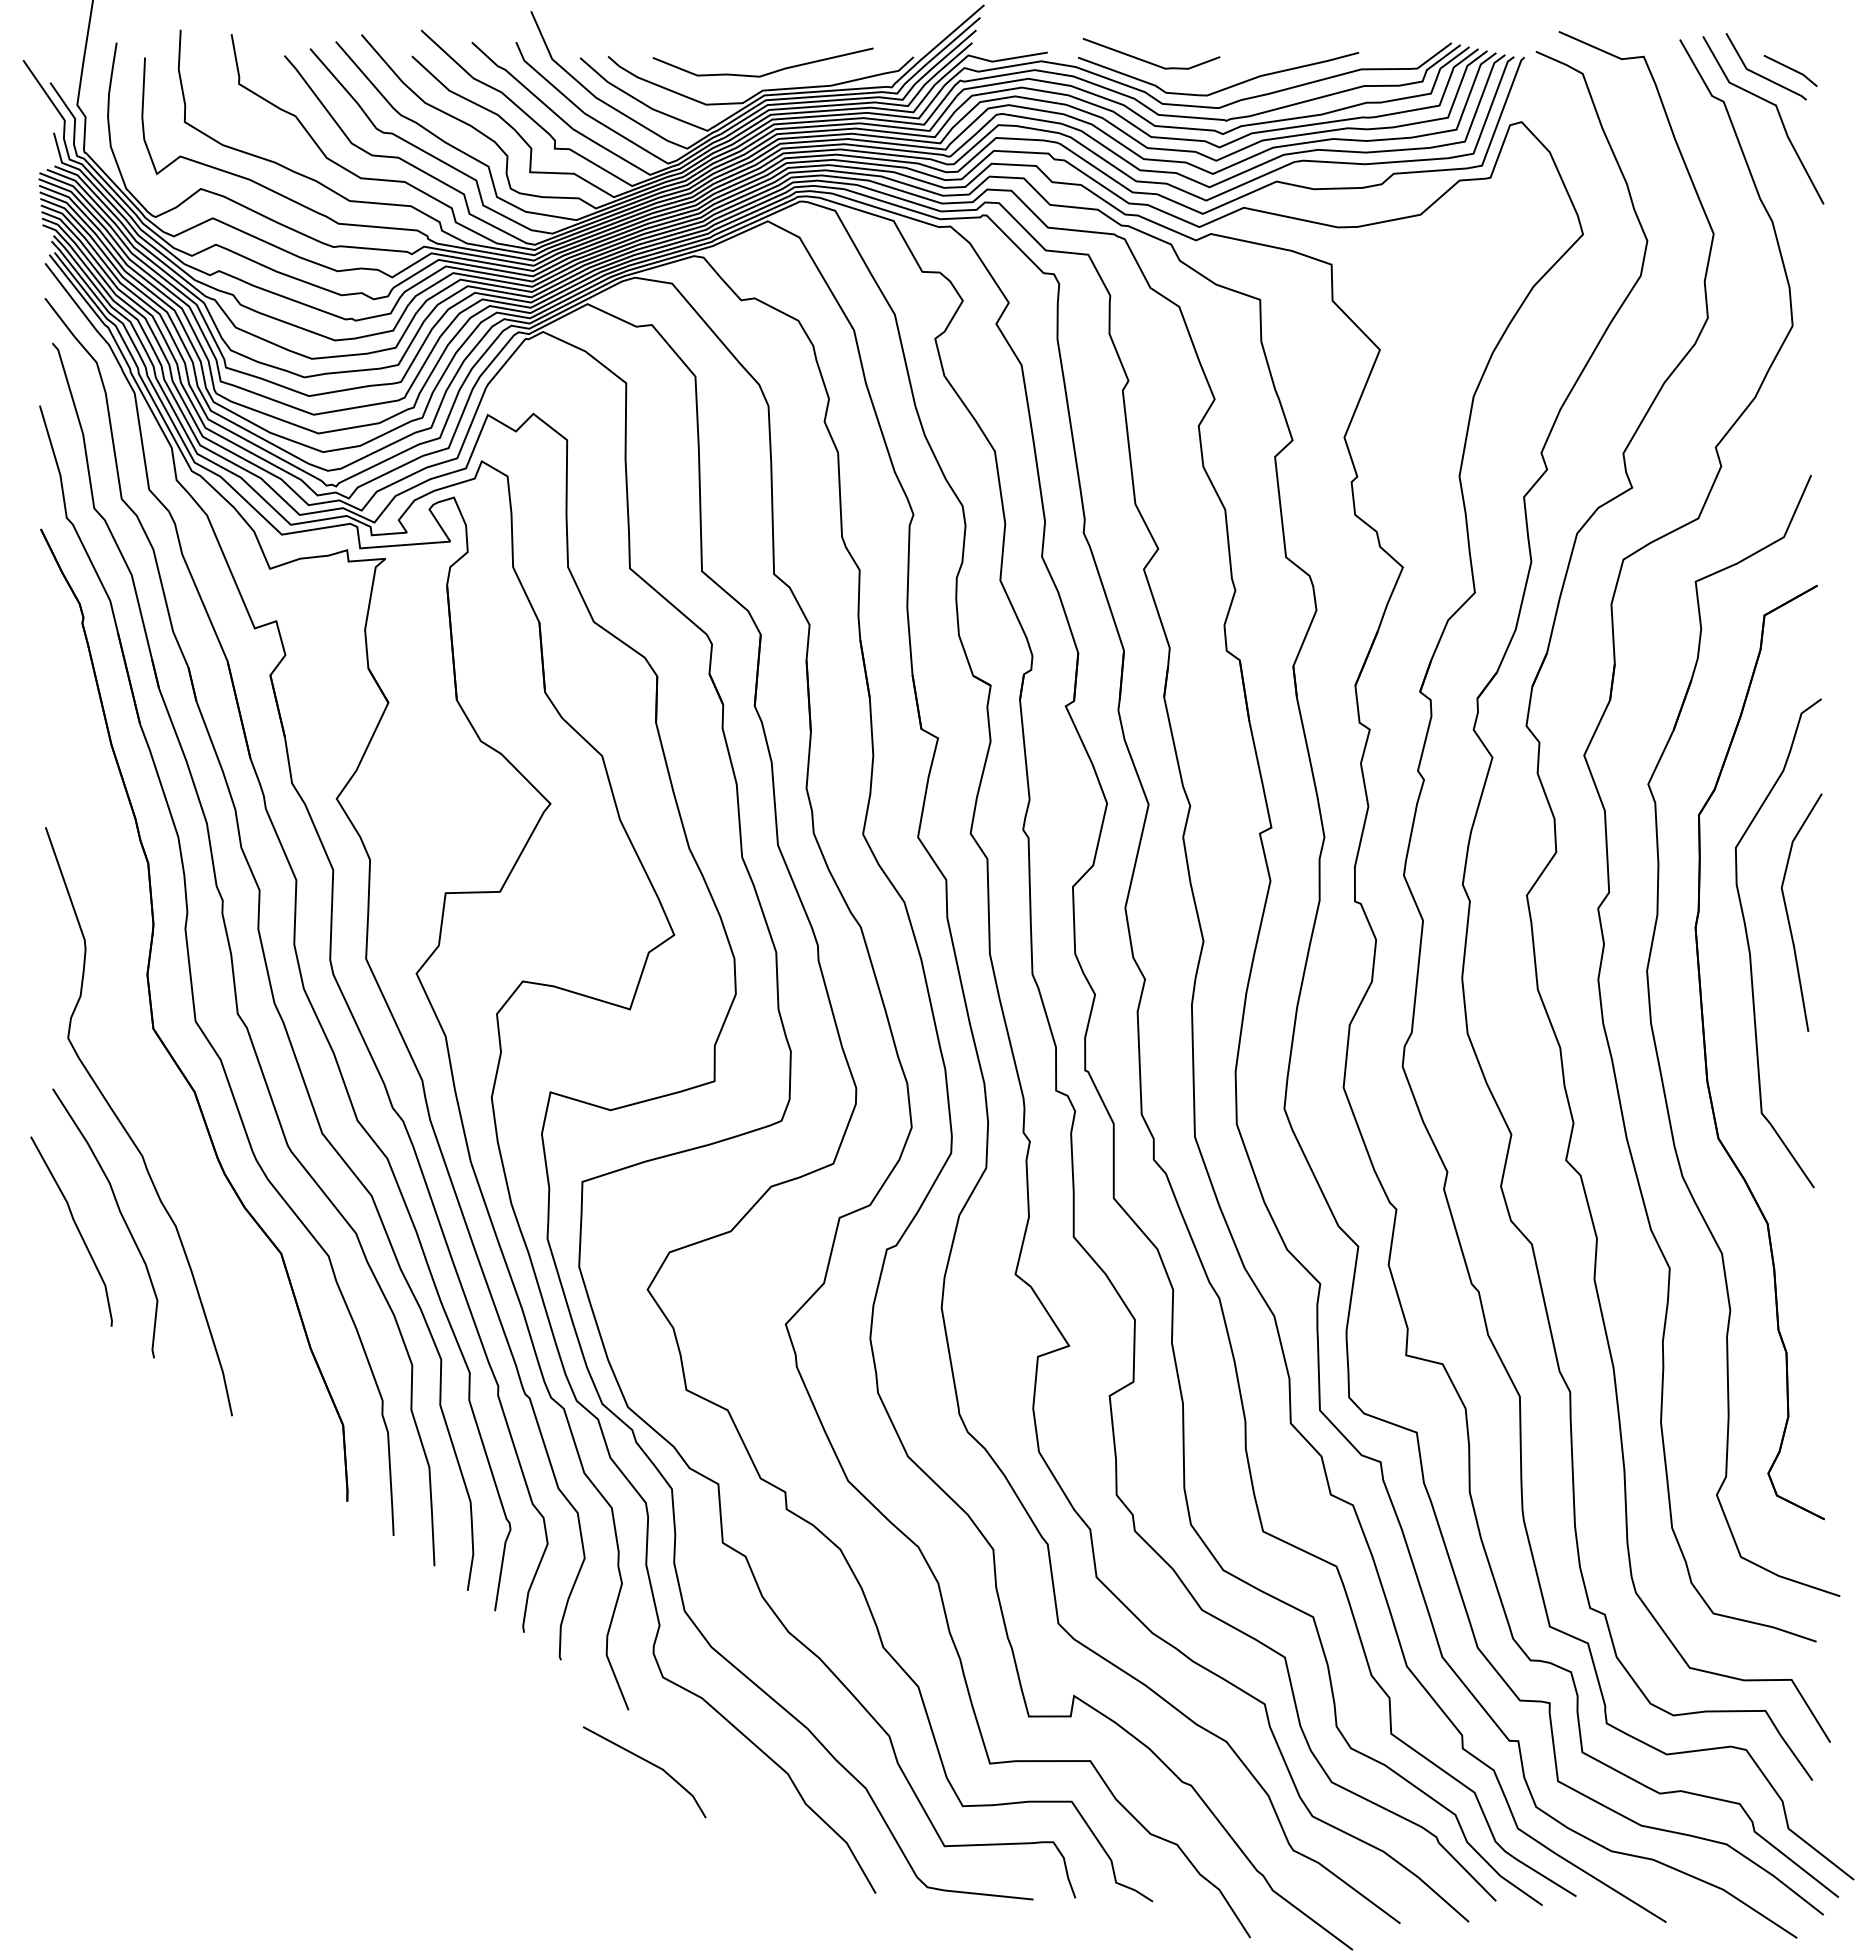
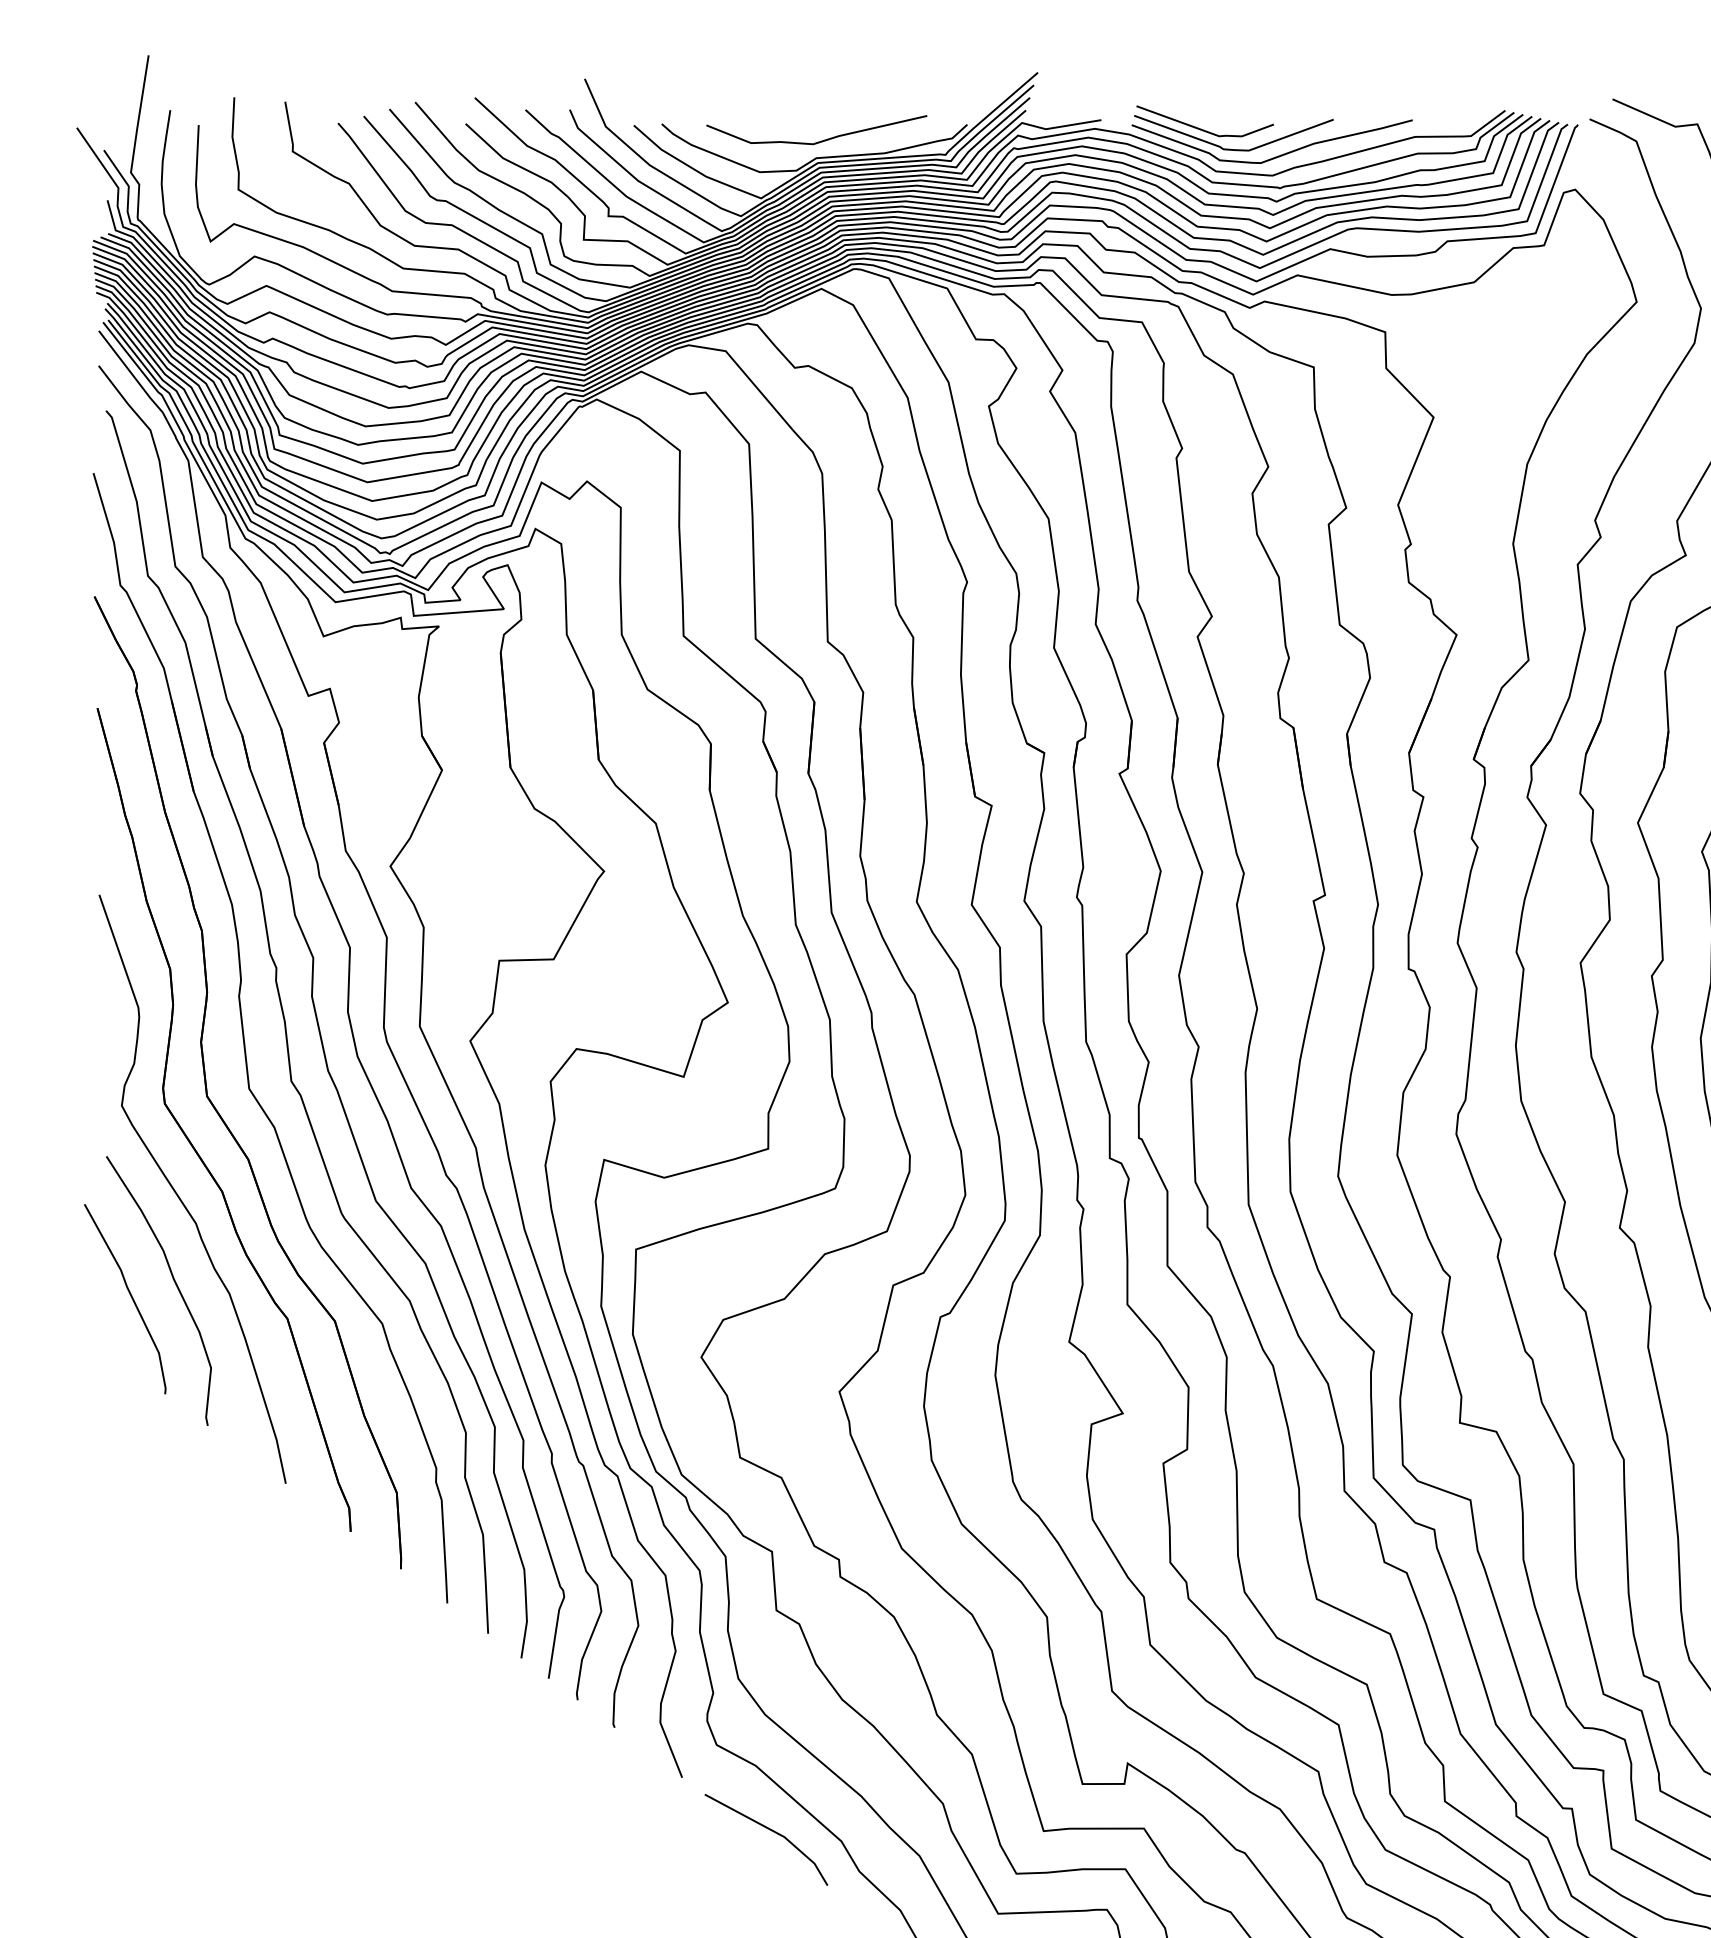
curve: (1180, 81) -> (1234, 149), added
part: (138, 1075) -> (192, 1143), added
line: (649, 1763) -> (771, 1831), moved

